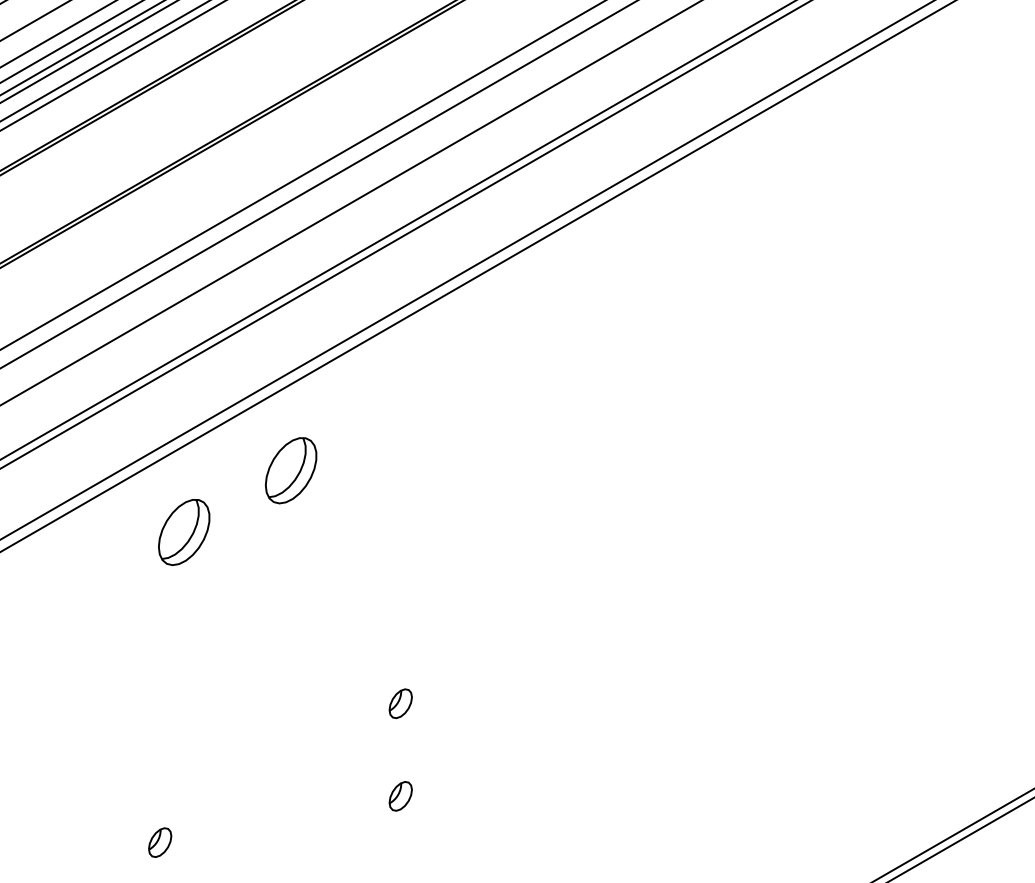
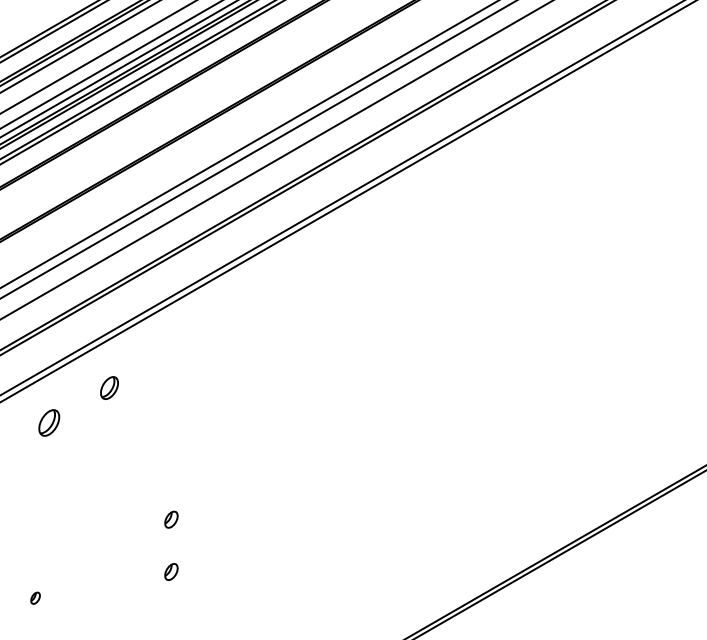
part: (291, 469) -> (109, 387), size x0.6
part: (184, 531) -> (49, 422), size x0.7
part: (160, 843) -> (35, 598), size x0.7

